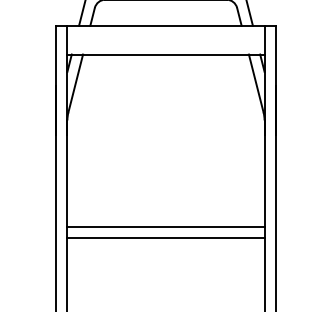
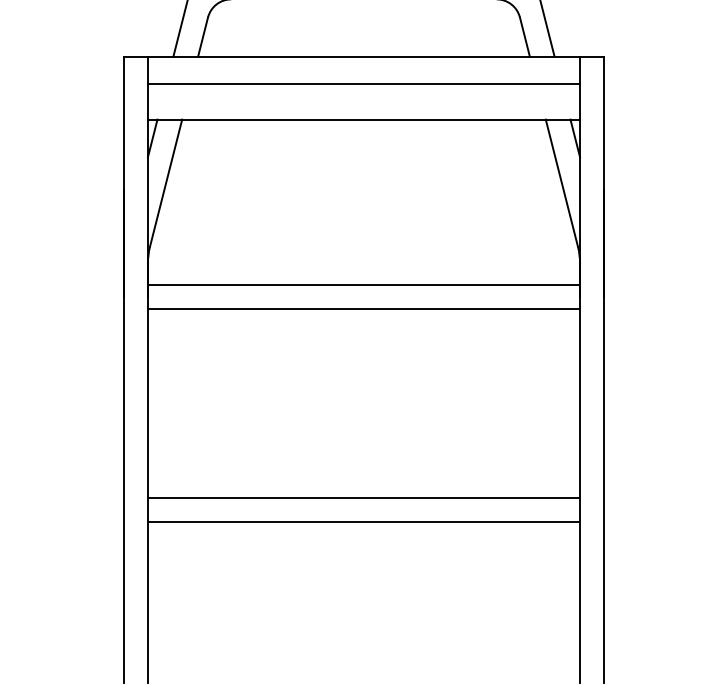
line: (165, 38) -> (362, 84), added
line: (165, 129) -> (362, 283), added
line: (165, 140) -> (362, 308), added

